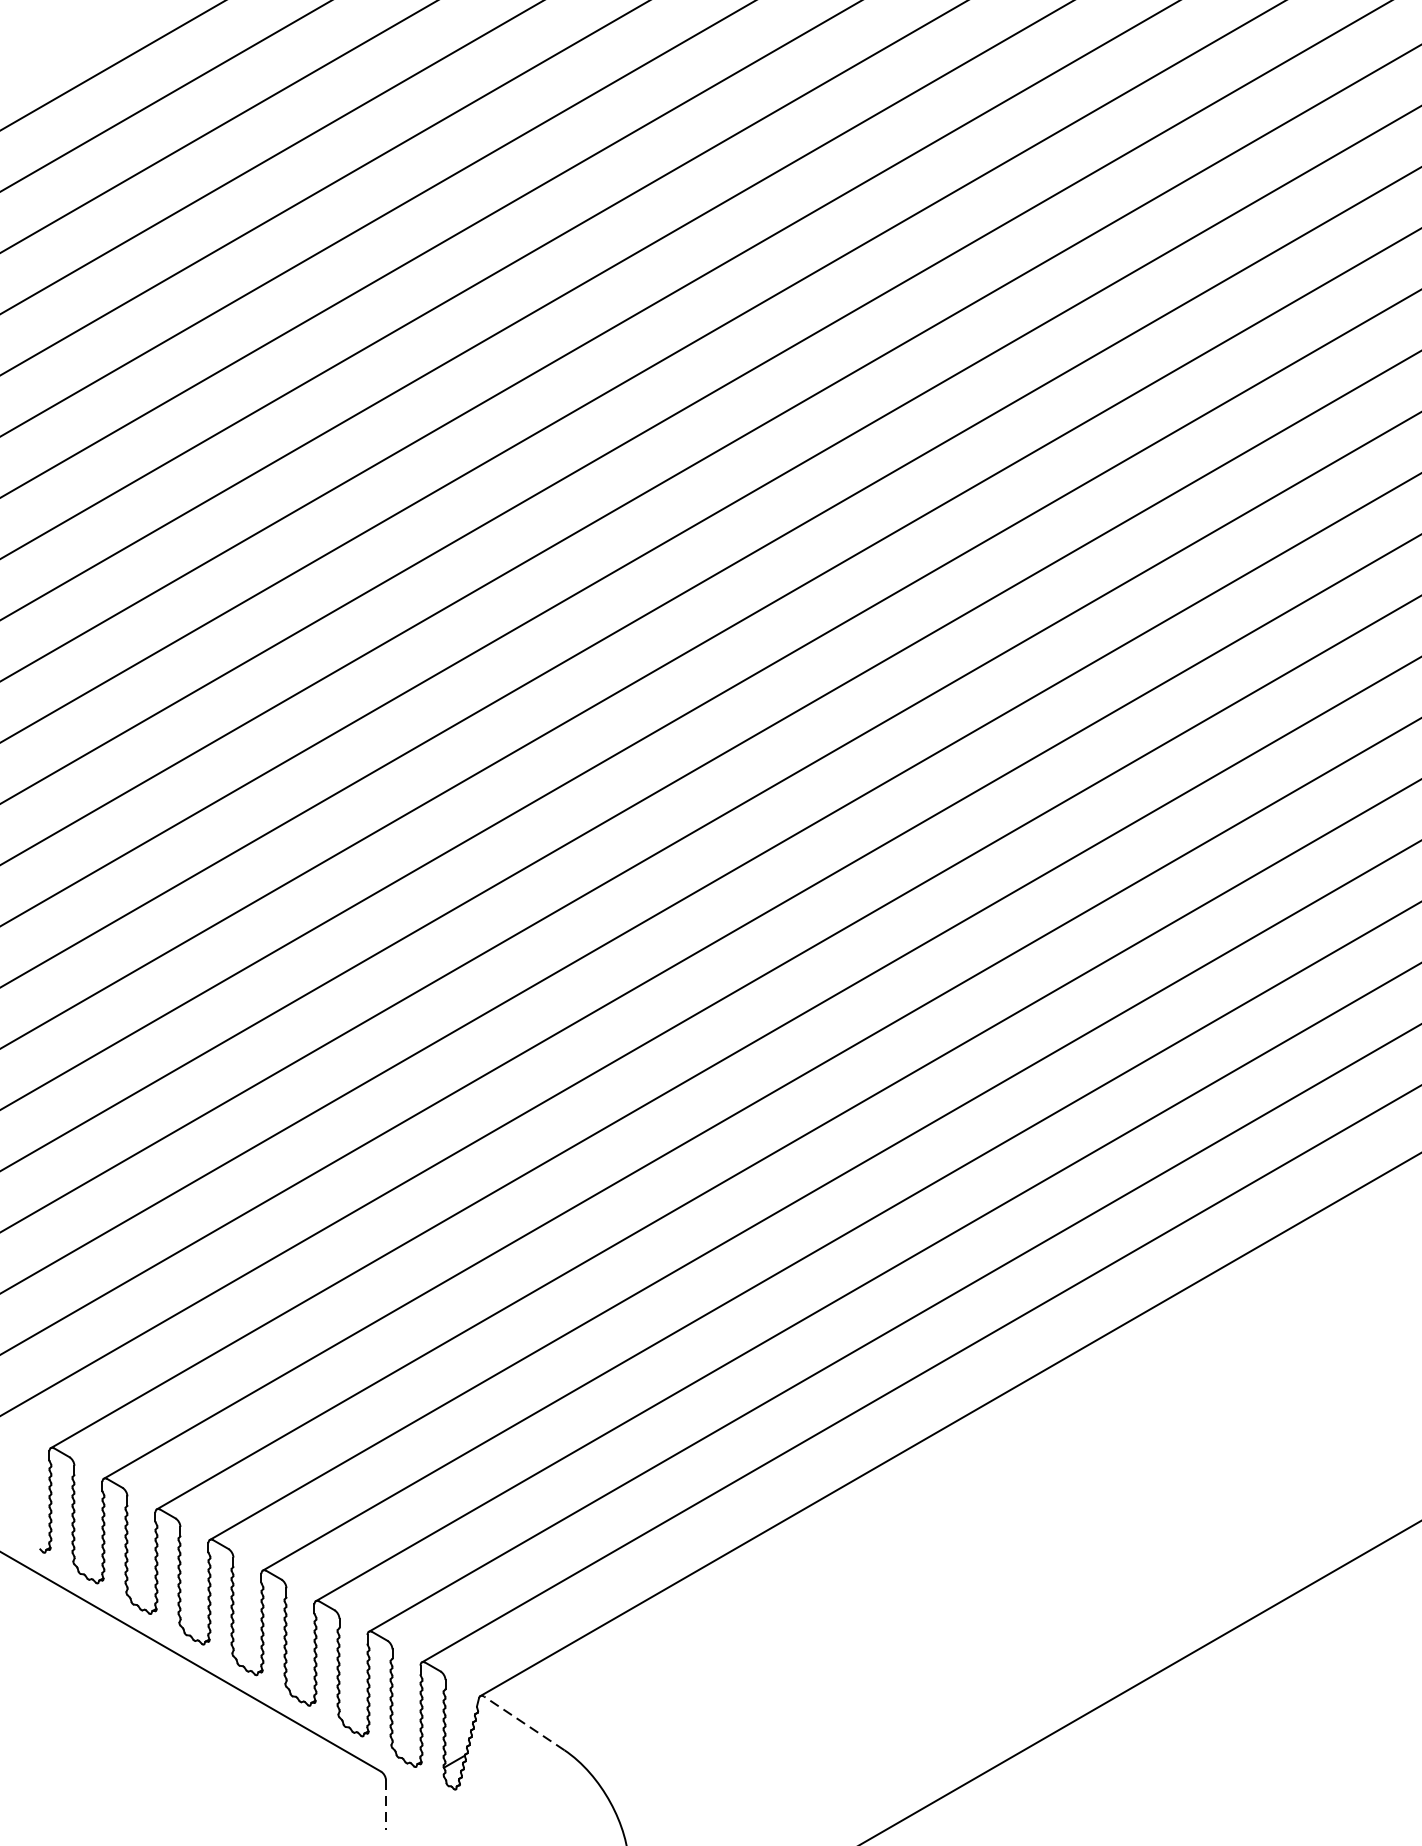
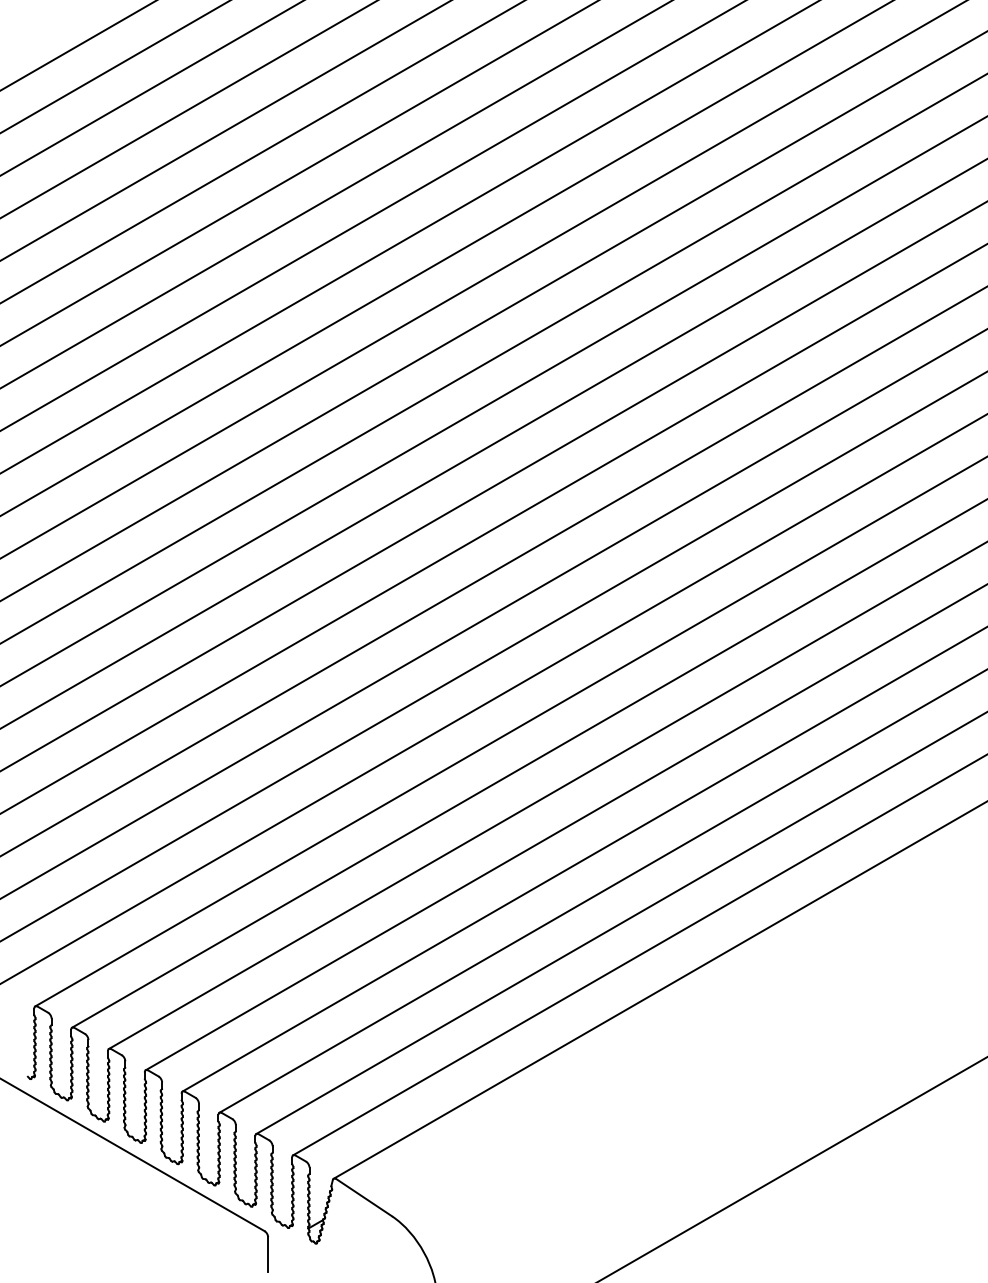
line: (524, 1723) -> (364, 1197), dashed -> solid
line: (386, 1805) -> (268, 1254), dashed -> solid

